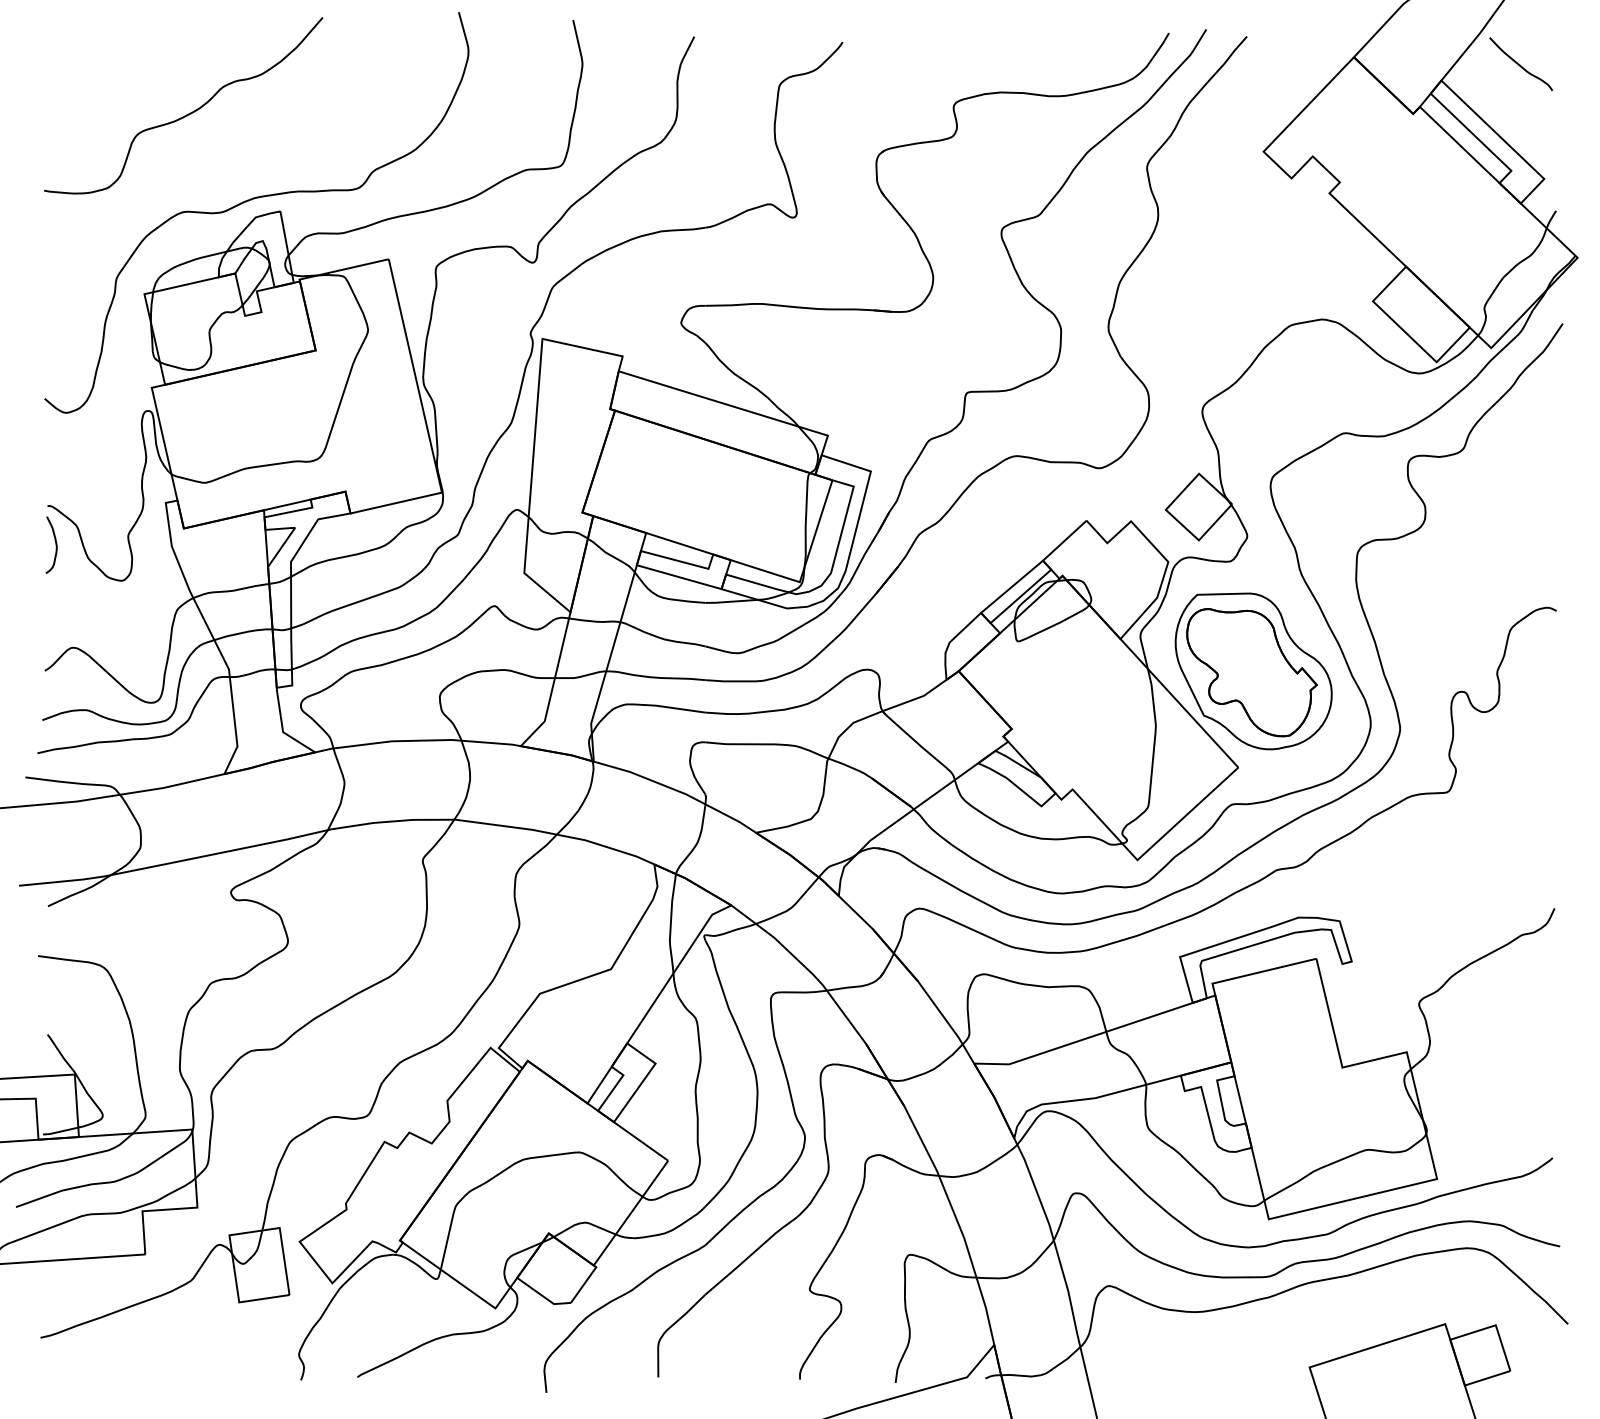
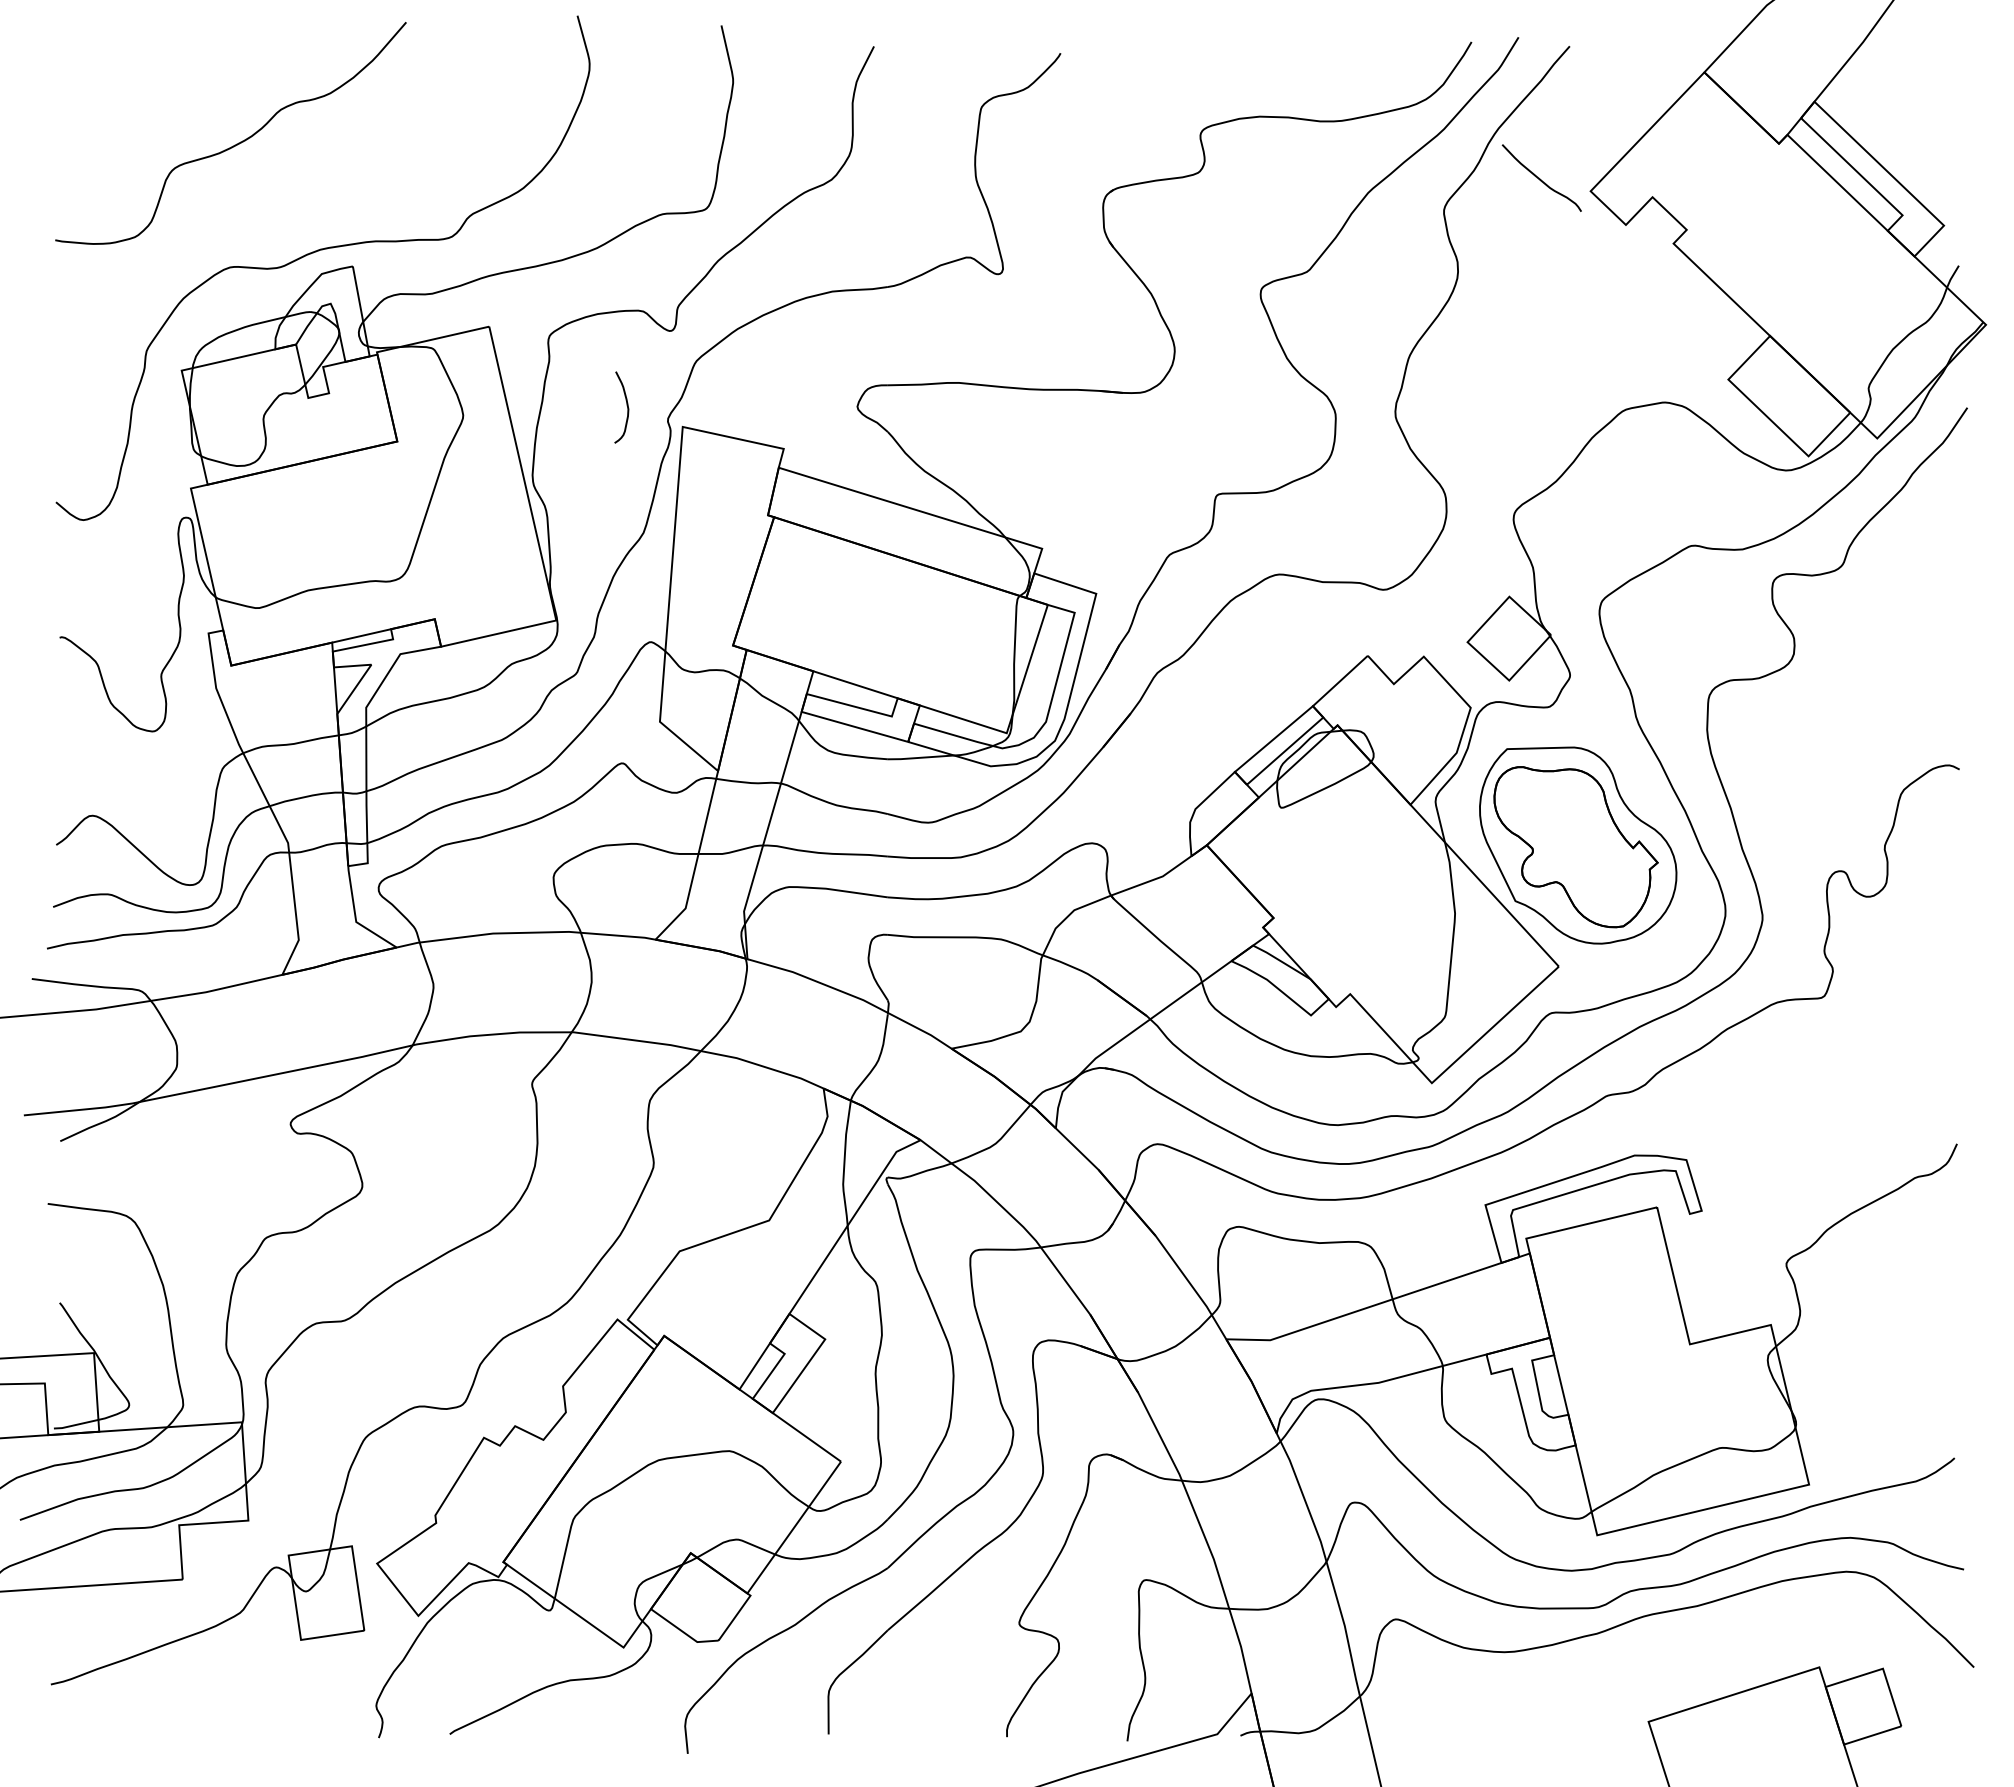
curve: (1520, 64) -> (1540, 178), moved
curve: (55, 543) -> (626, 405), moved

